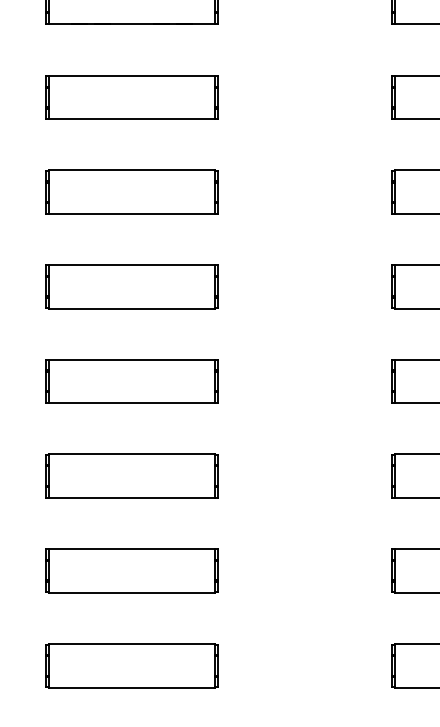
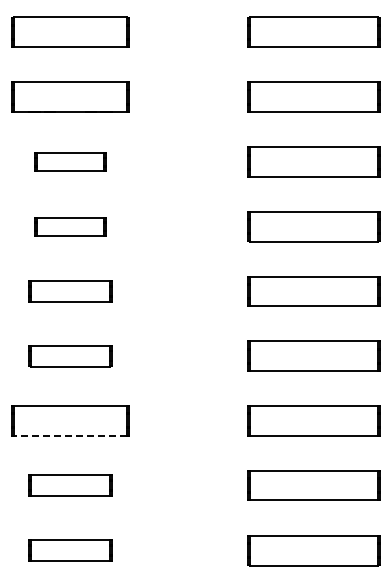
part: (131, 96) -> (70, 161), size x0.6
part: (131, 191) -> (70, 226), size x0.6
part: (131, 286) -> (70, 291), size x0.7
part: (131, 380) -> (70, 355), size x0.7
line: (131, 497) -> (70, 435), solid -> dashed
part: (131, 570) -> (70, 485), size x0.7
part: (131, 665) -> (70, 550), size x0.7

